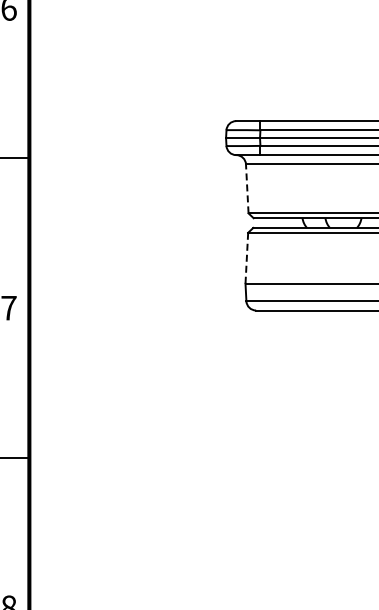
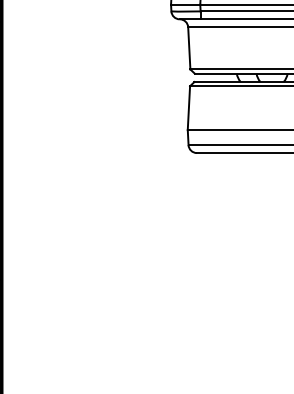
line: (247, 188) -> (189, 48), dashed -> solid
line: (246, 258) -> (188, 108), dashed -> solid

